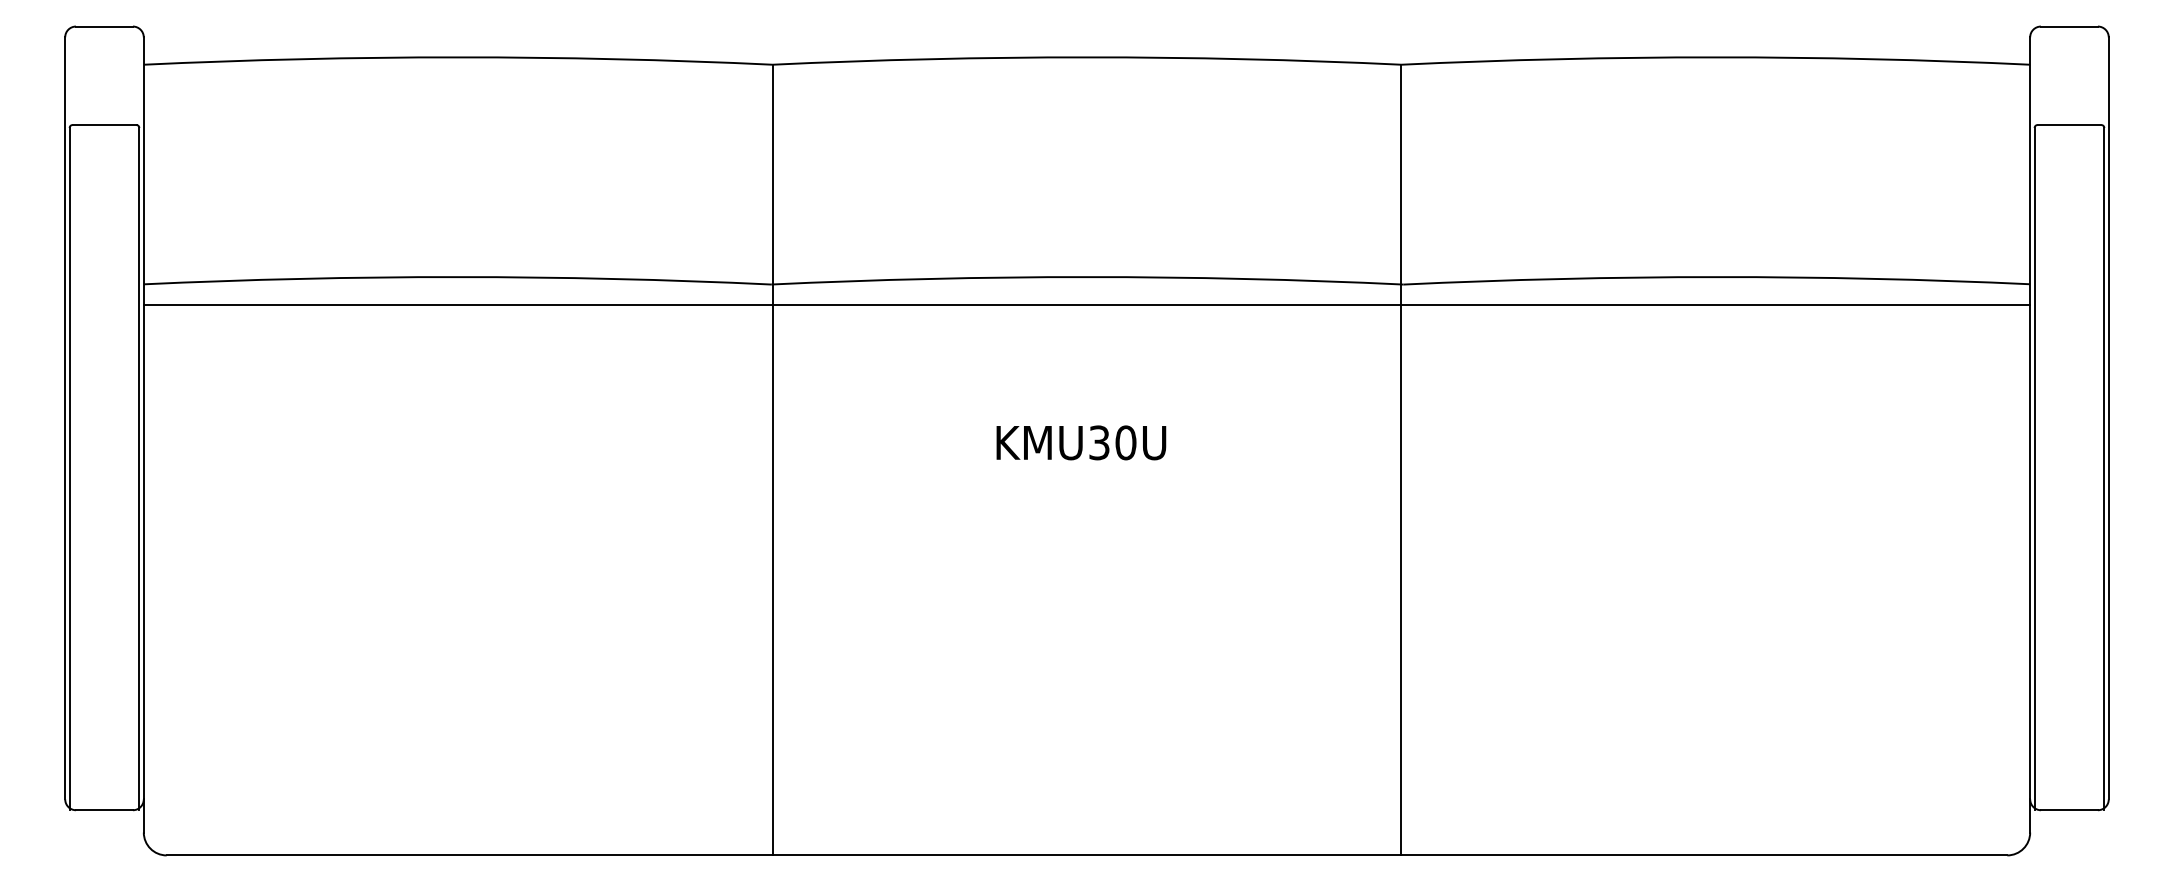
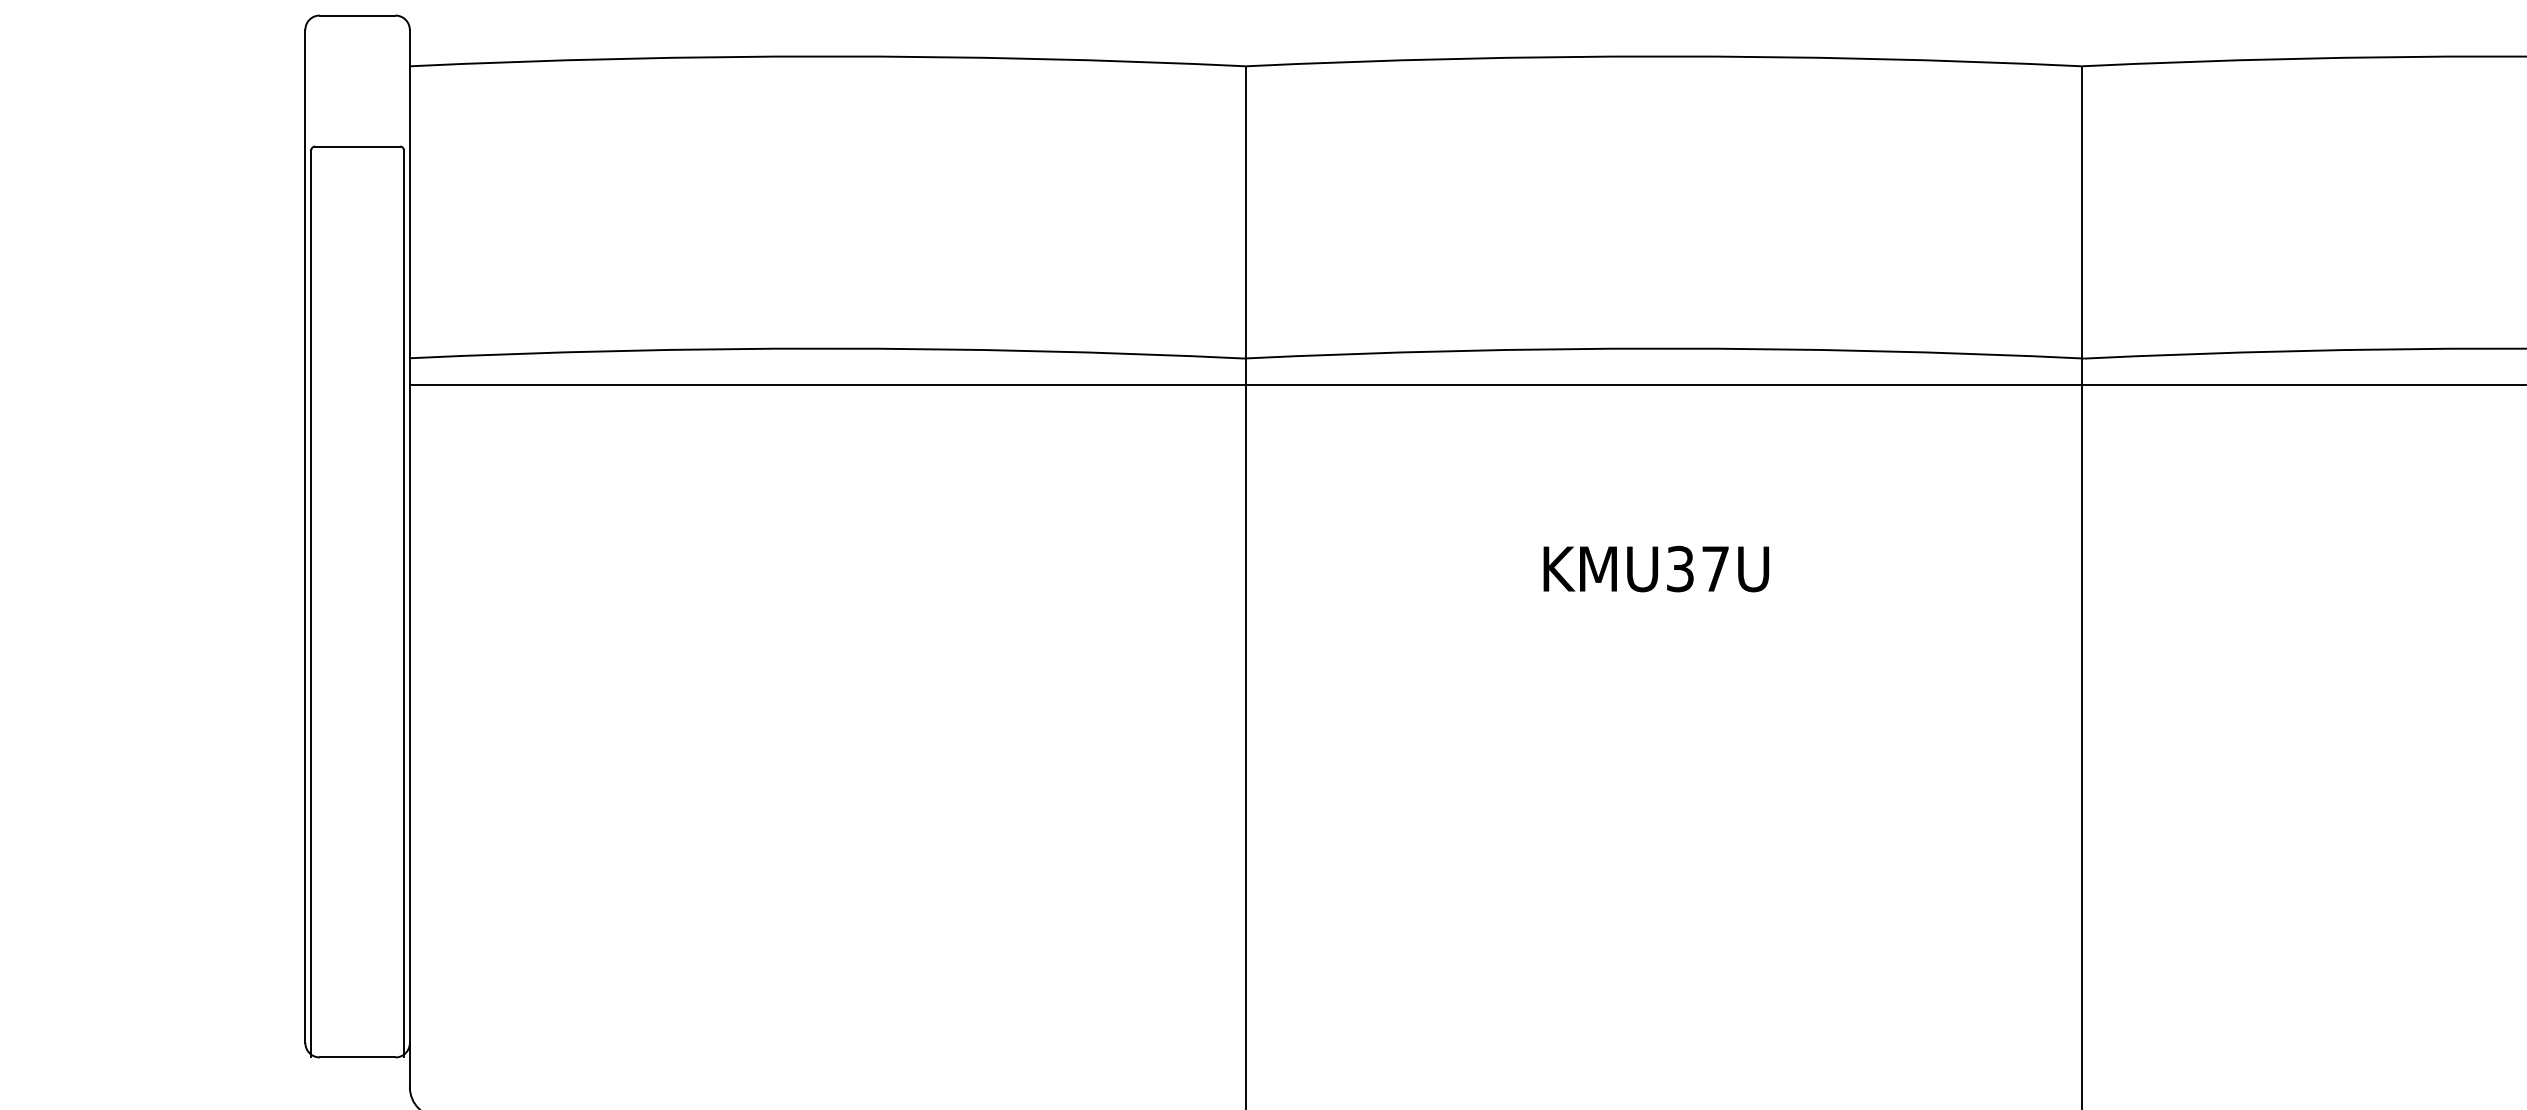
text: (1125, 442) -> (1715, 568), KMU30U -> KMU37U

